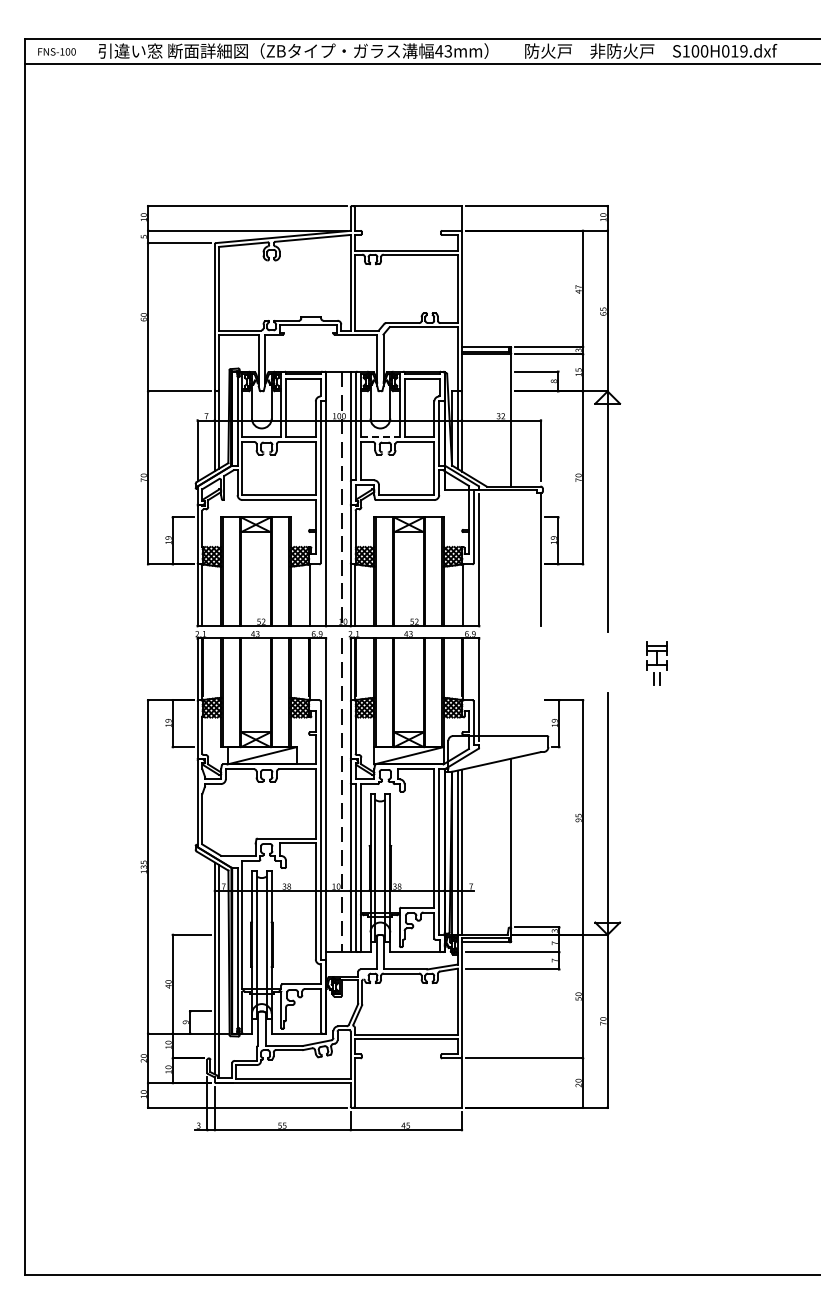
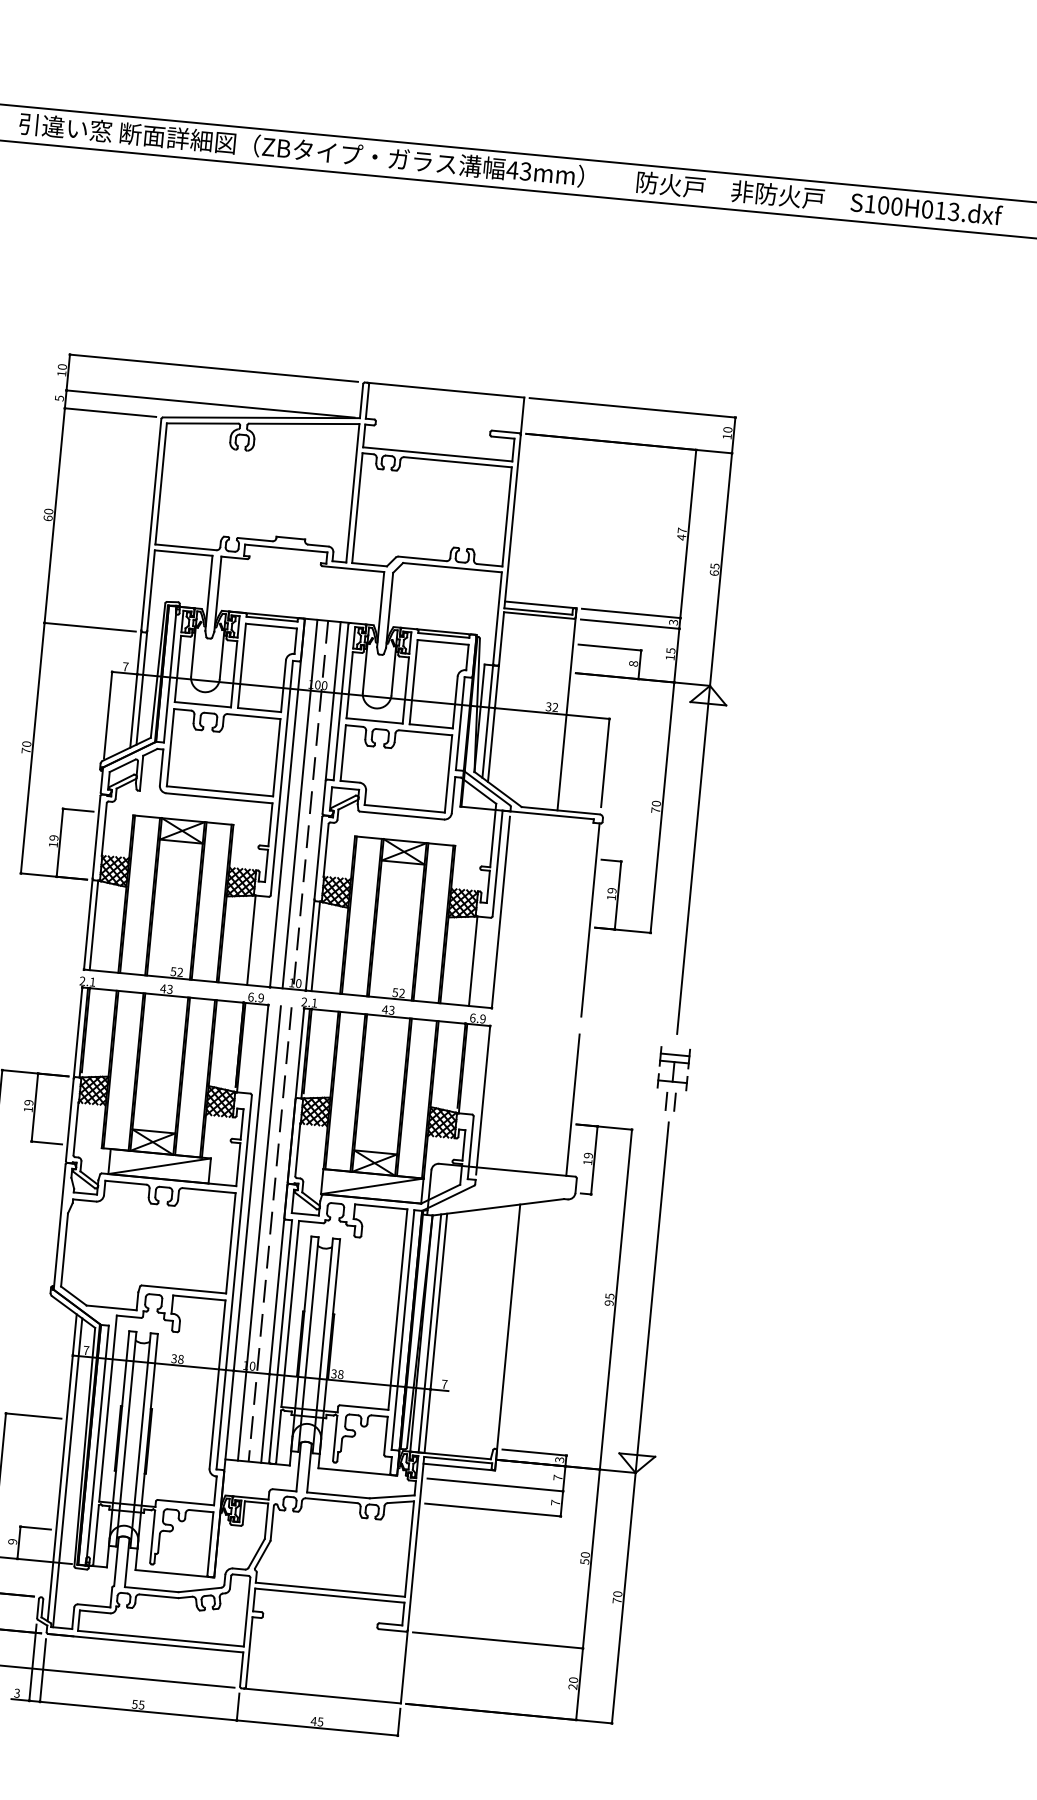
text: (743, 51) -> (953, 212), S100H019.dxf -> S100H013.dxf
line: (380, 437) -> (374, 721), dashed -> solid
line: (334, 498) -> (299, 803), added
part: (656, 663) -> (672, 1079), moved
line: (540, 687) -> (572, 1105), added
line: (334, 795) -> (259, 1233), added

